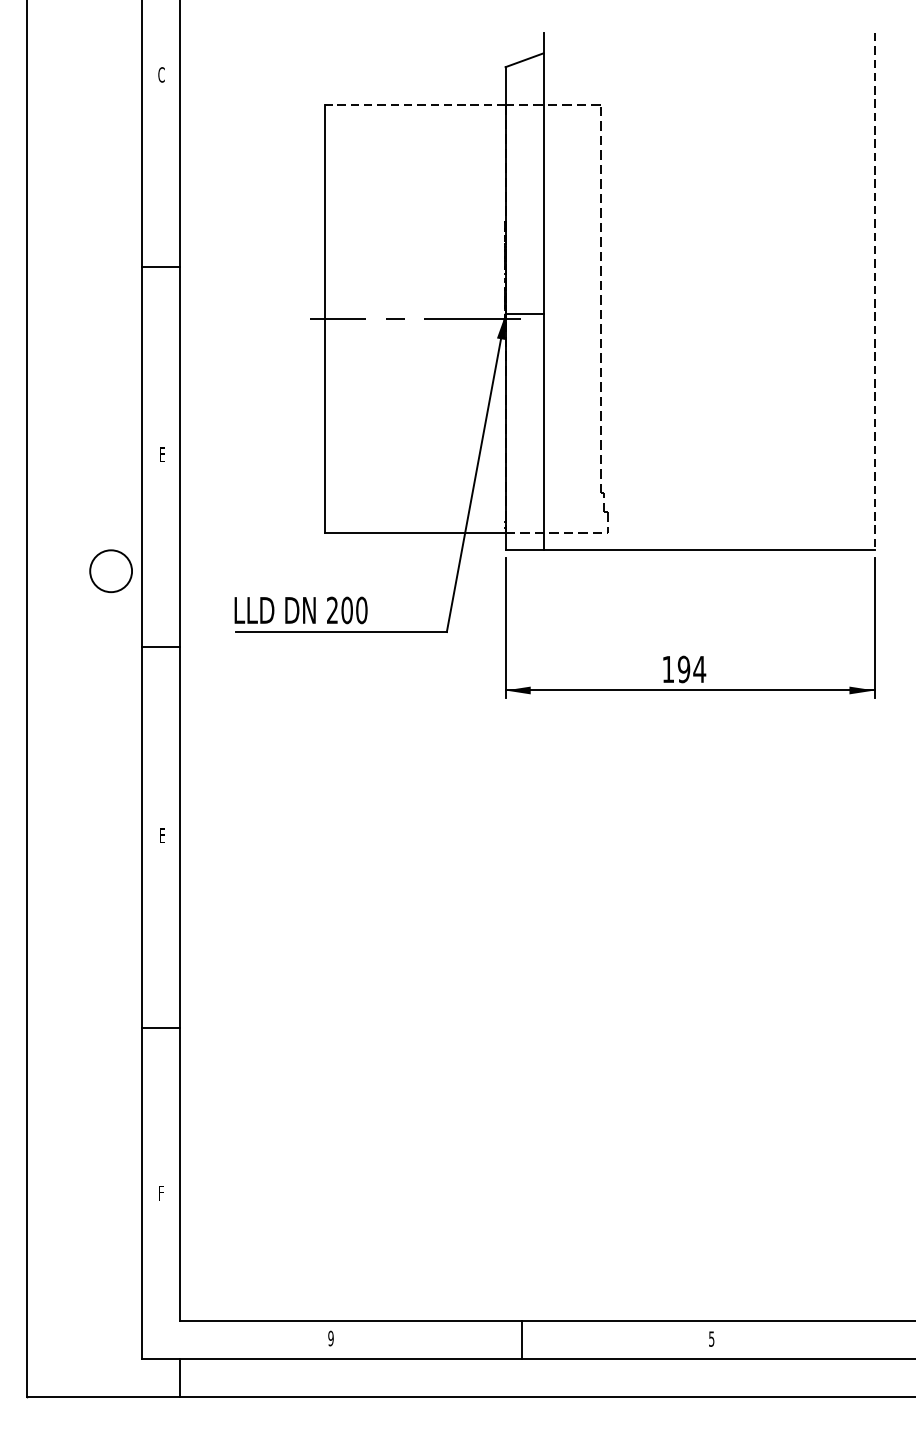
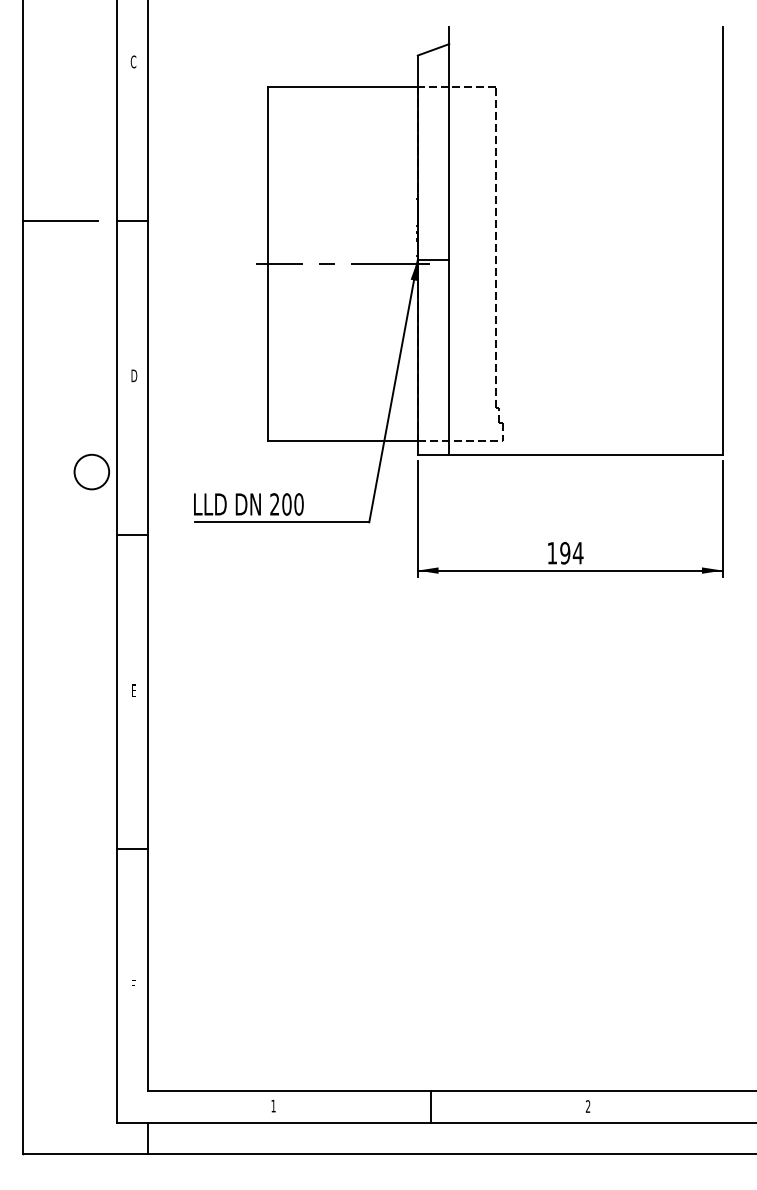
line: (415, 104) -> (343, 86), dashed -> solid
line: (73, 266) -> (60, 220), added
line: (874, 292) -> (722, 241), dashed -> solid
text: (162, 454) -> (134, 375), E -> D
text: (330, 1337) -> (273, 1105), 9 -> 1
text: (712, 1339) -> (588, 1106), 5 -> 2

